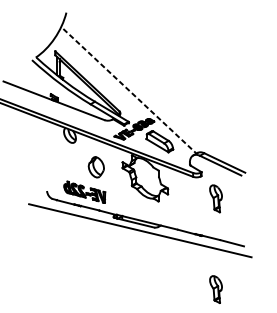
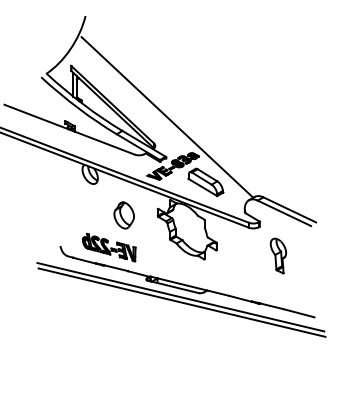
line: (129, 91) -> (167, 117), dashed -> solid
line: (140, 234) -> (181, 302), added
part: (216, 289) -> (278, 372), removed

